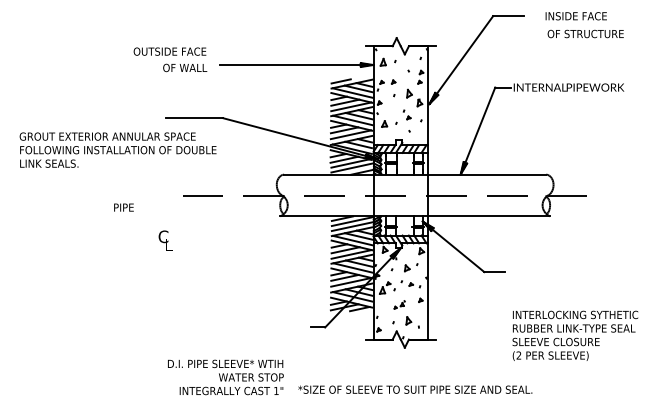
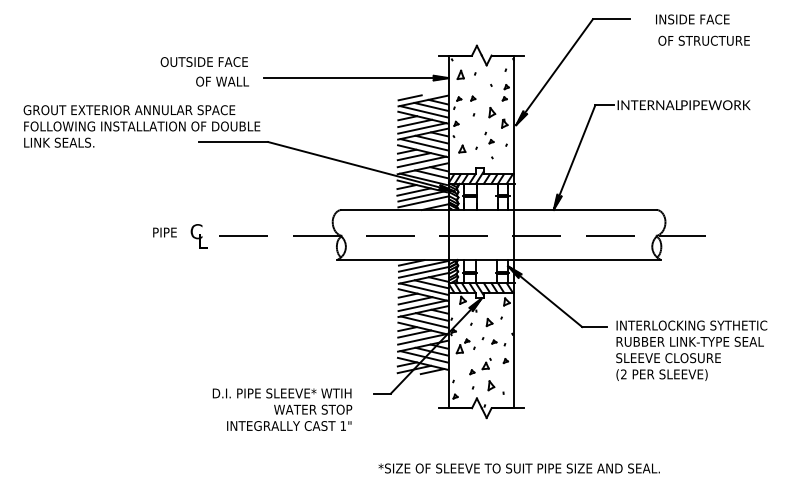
text: (117, 150) -> (141, 126), moved
text: (123, 207) -> (164, 232), moved
text: (165, 240) -> (198, 236), moved
part: (399, 304) -> (480, 366), size x1.67
text: (575, 335) -> (691, 350), moved
text: (225, 377) -> (282, 409), moved
text: (414, 389) -> (518, 468), moved

